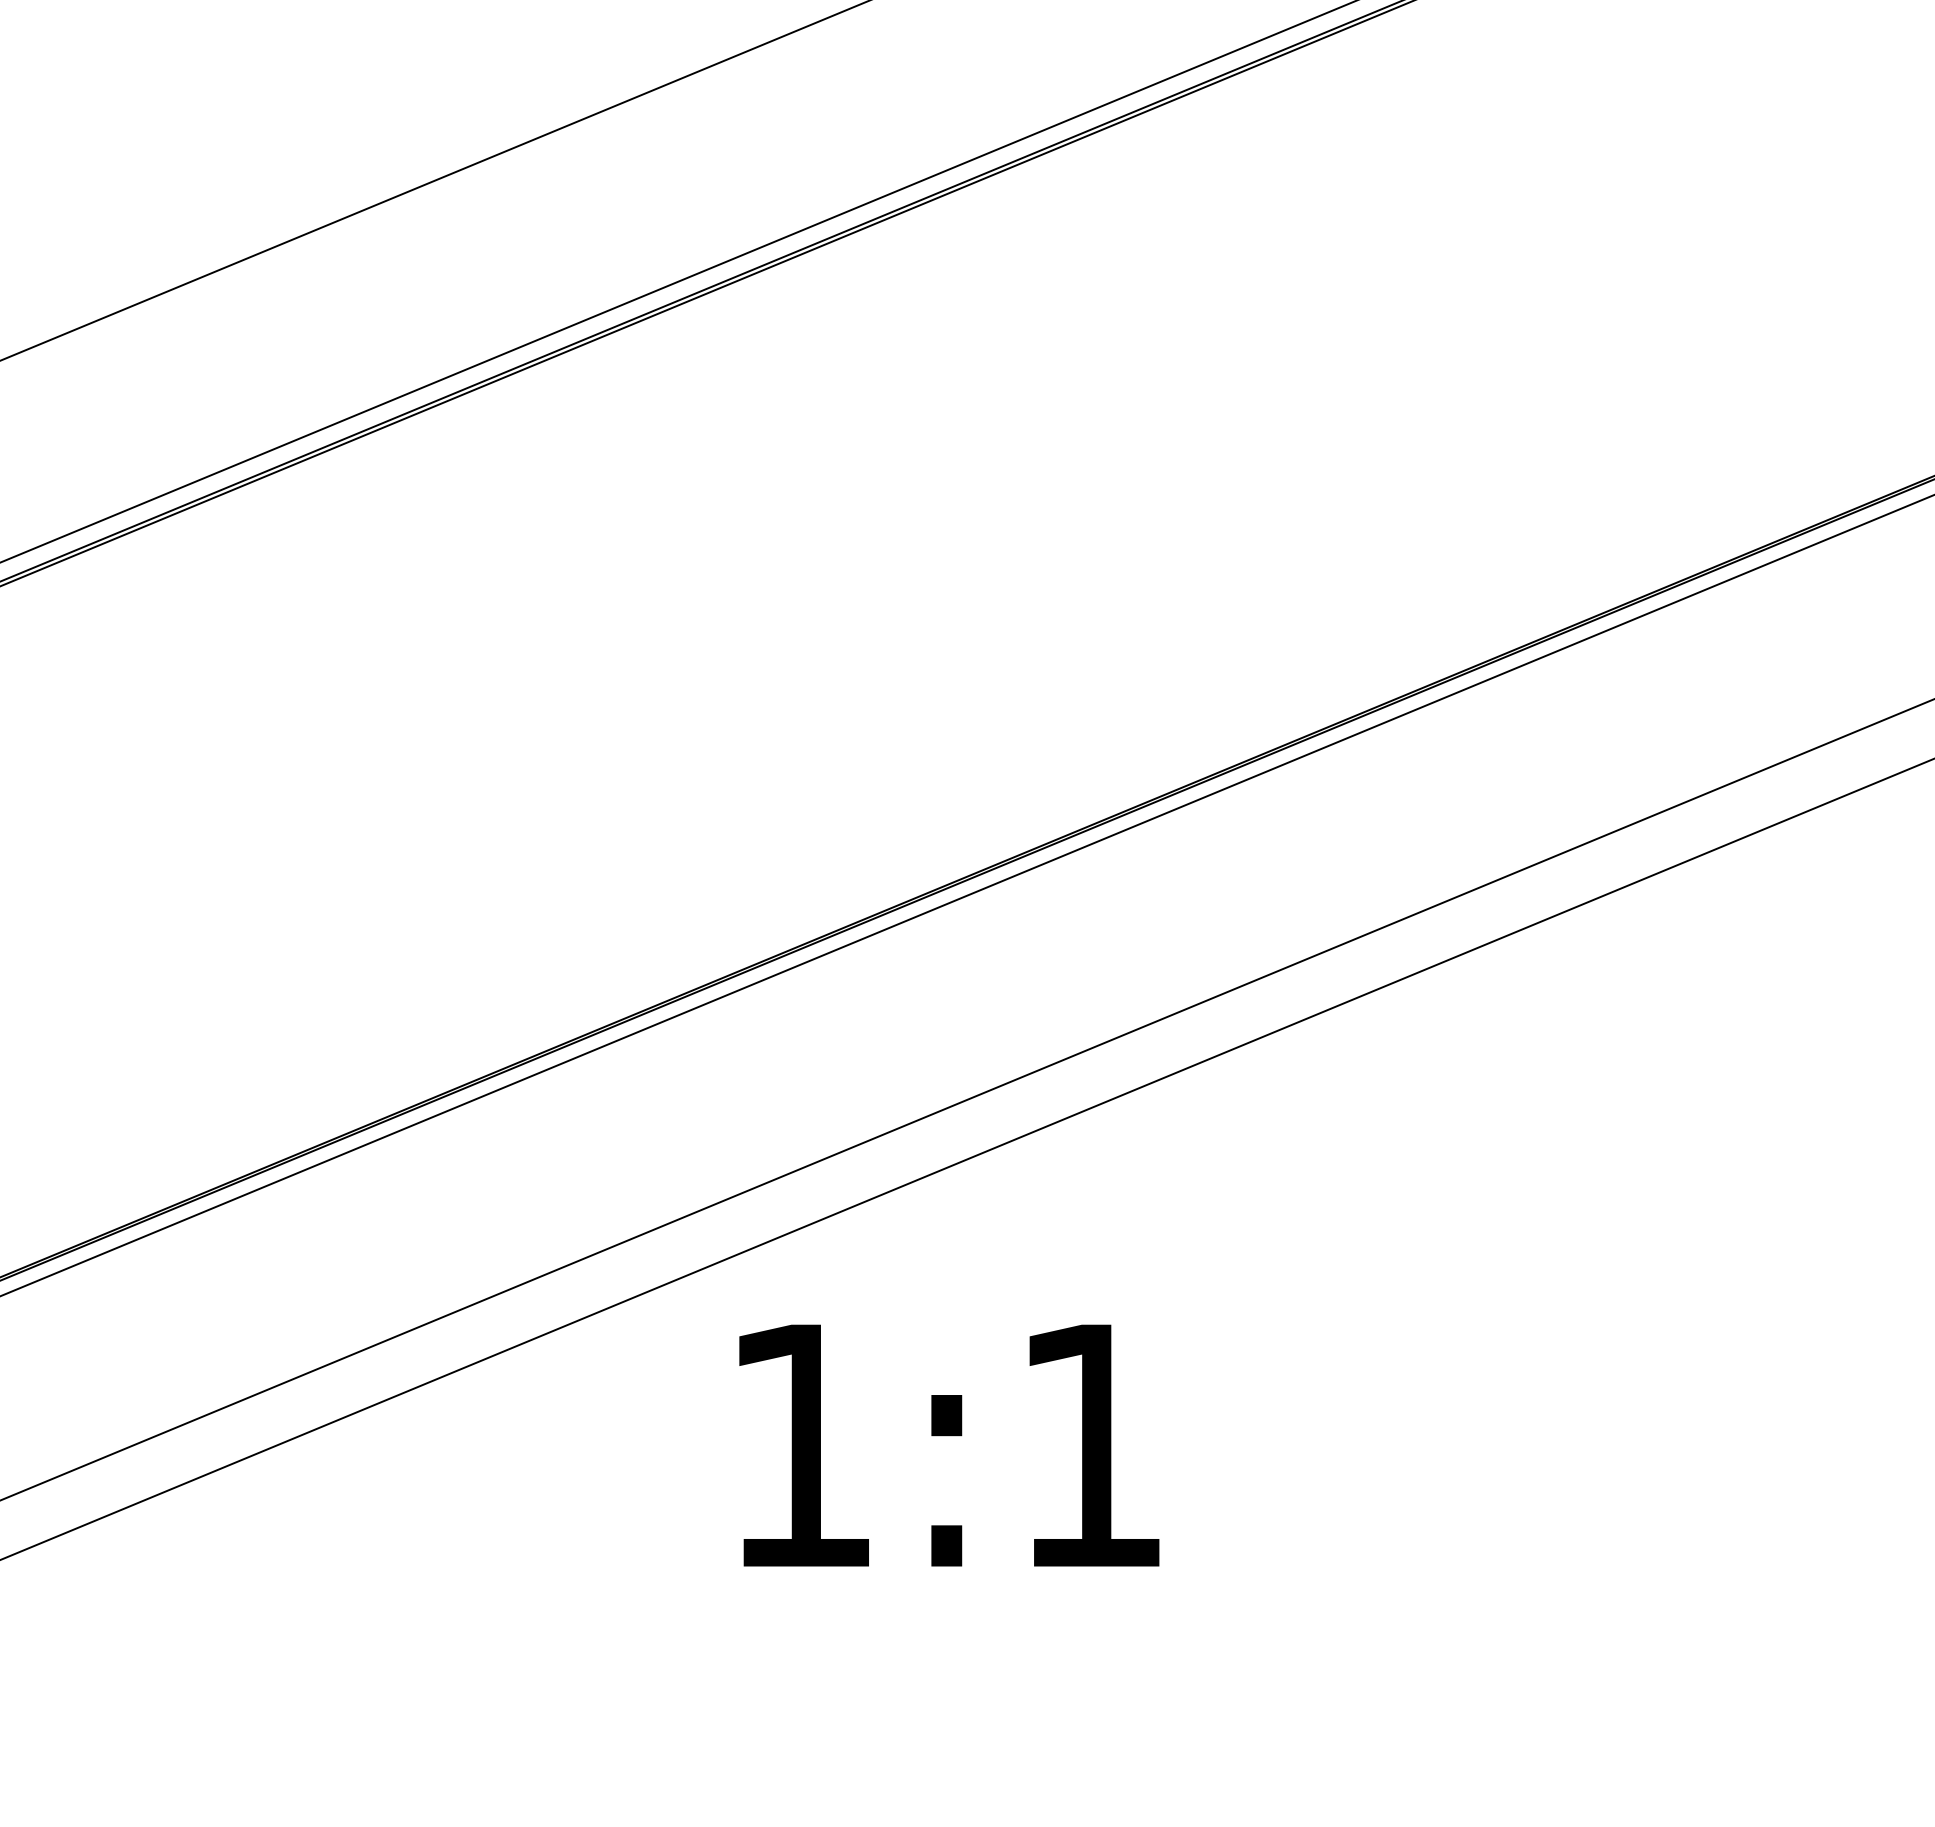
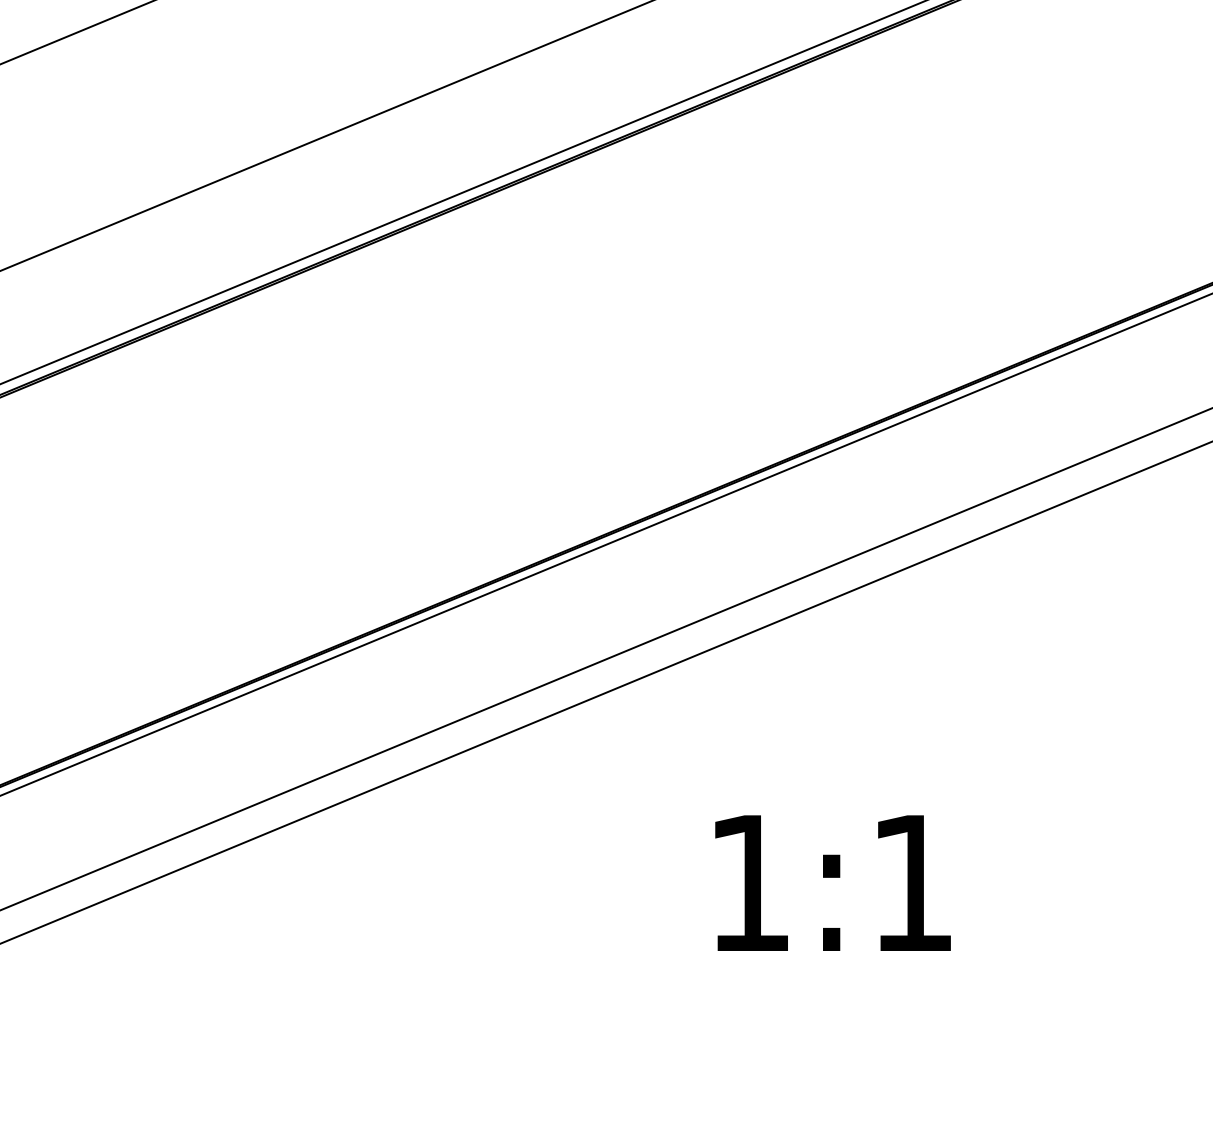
text: (948, 1444) -> (832, 882), moved

